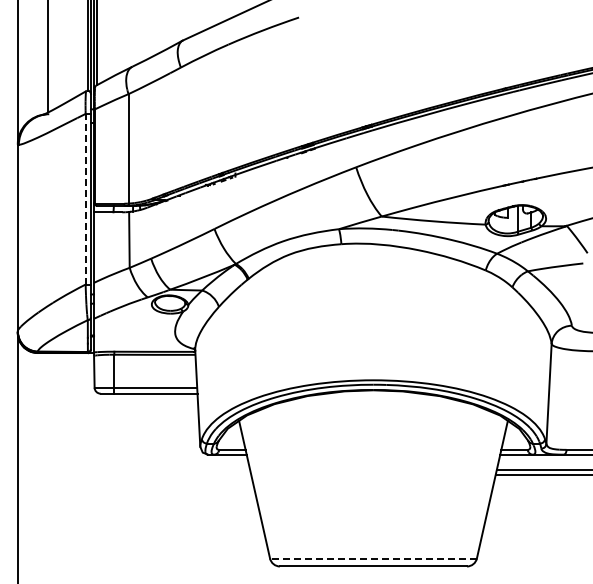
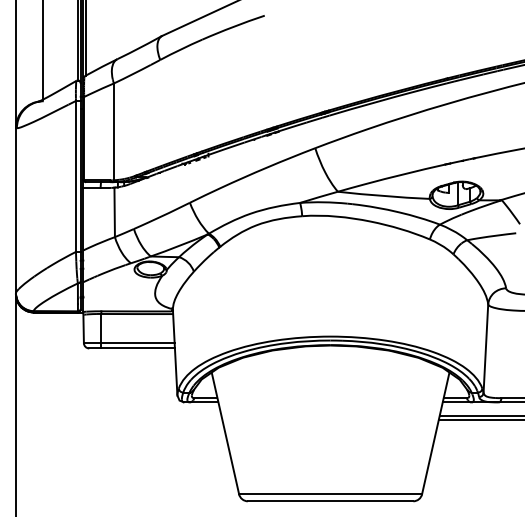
line: (85, 198) -> (75, 175), dashed -> solid
line: (372, 558) -> (329, 494), dashed -> solid

